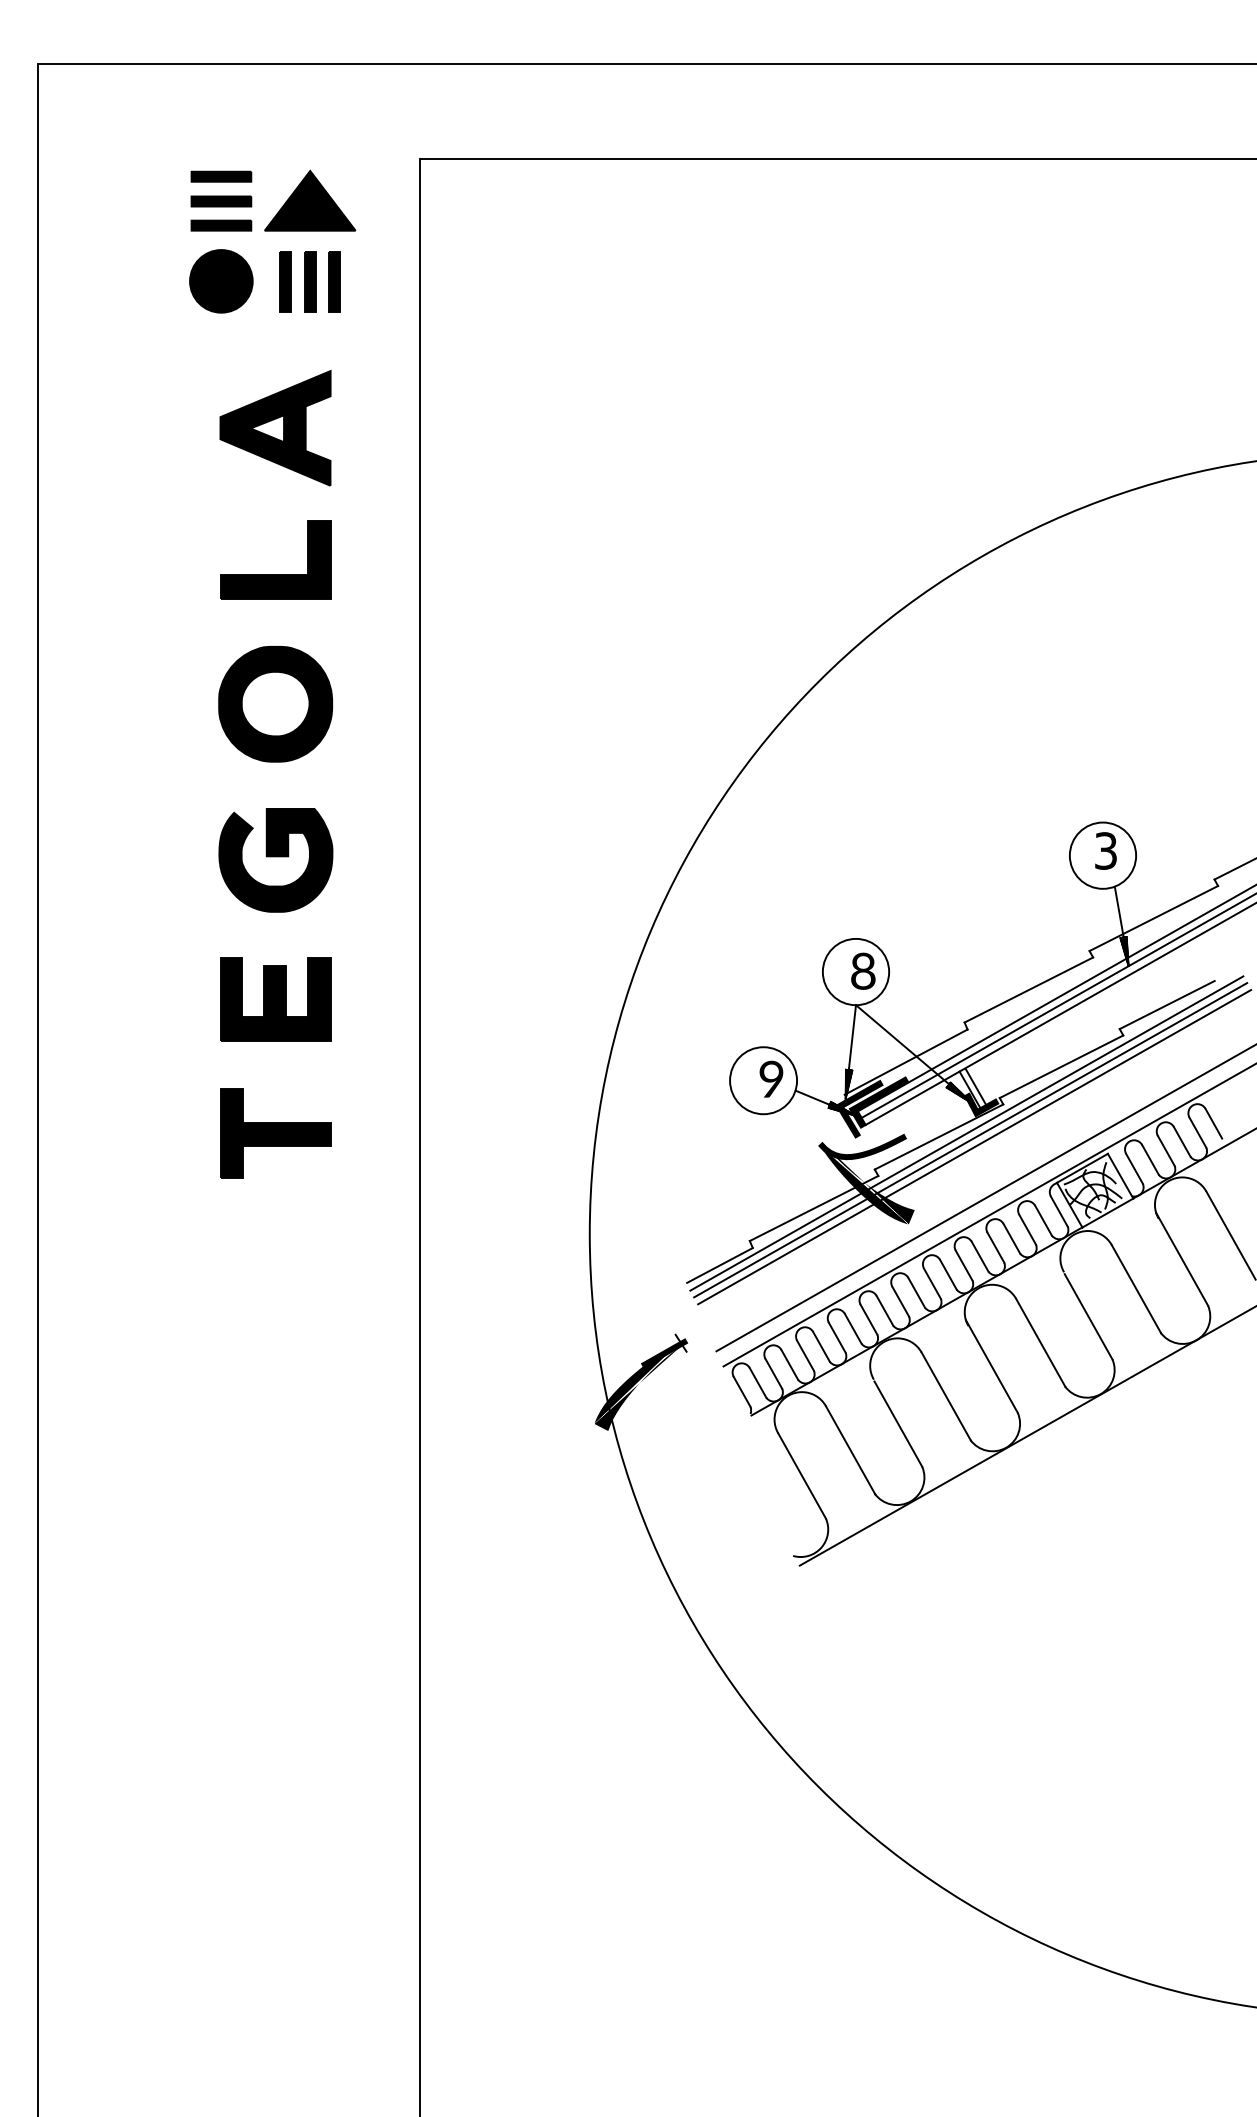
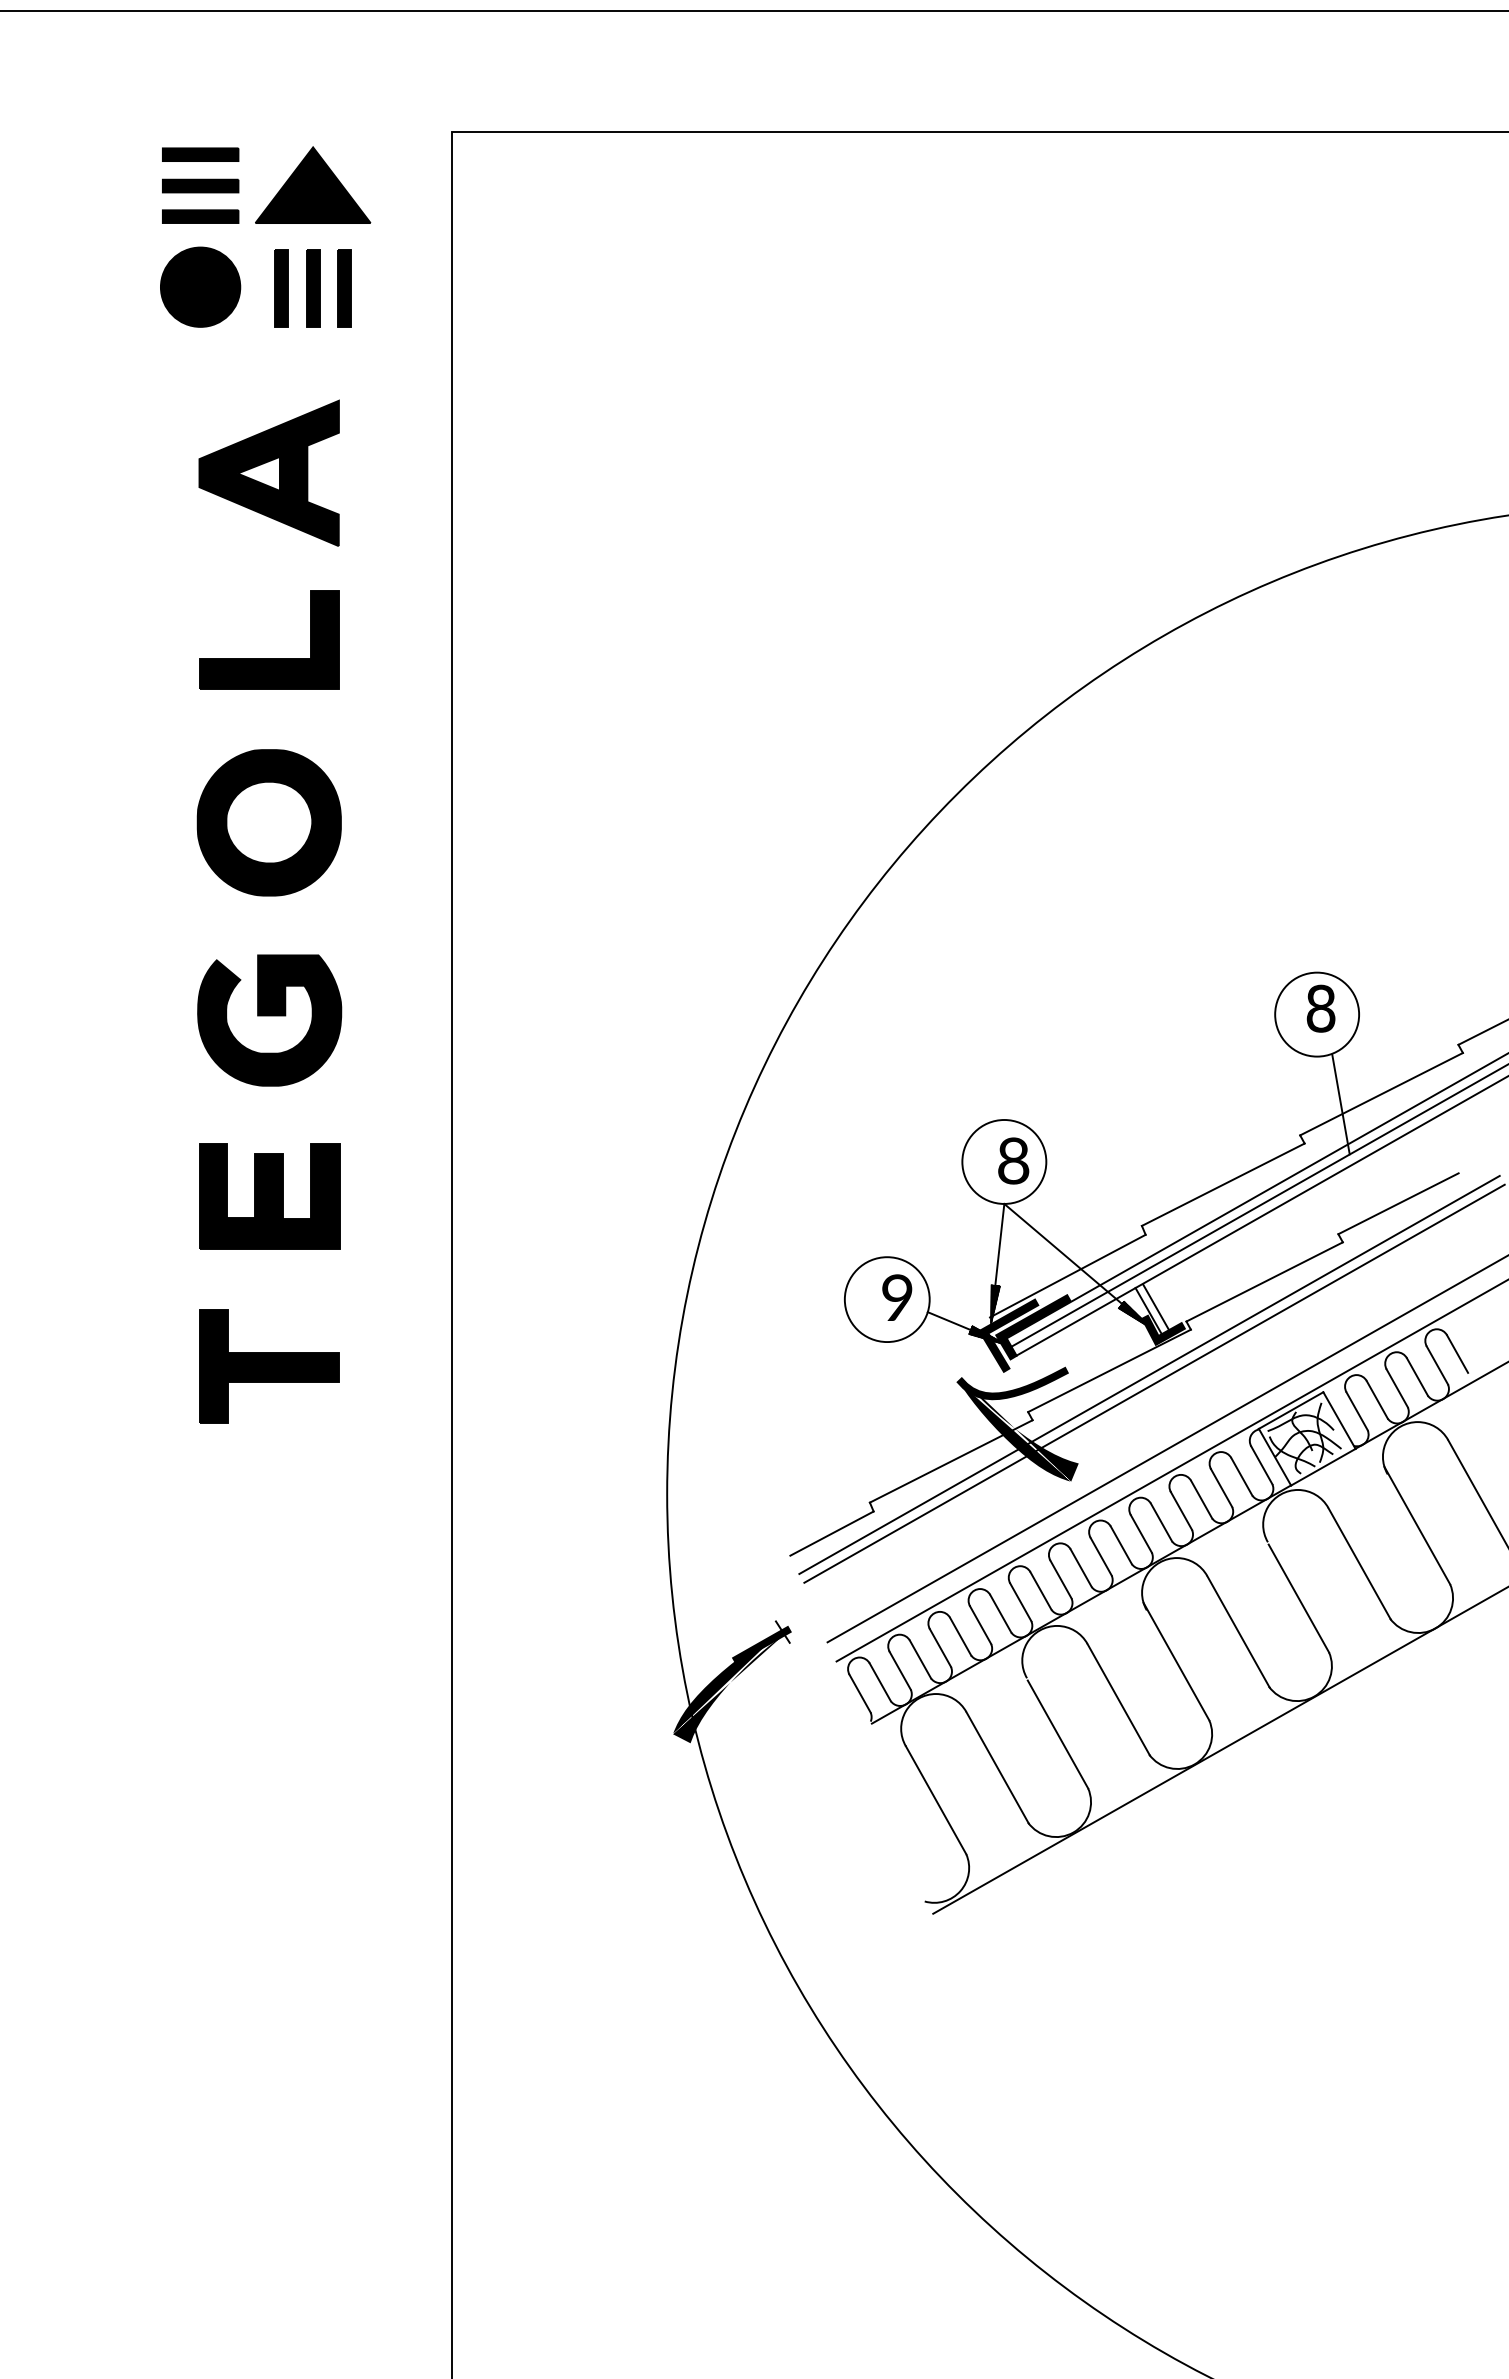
text: (1105, 850) -> (1320, 1008), 3 -> 8
hatch: (1124, 951) -> (1344, 1135), removed
line: (966, 1133) -> (1144, 1366), removed

